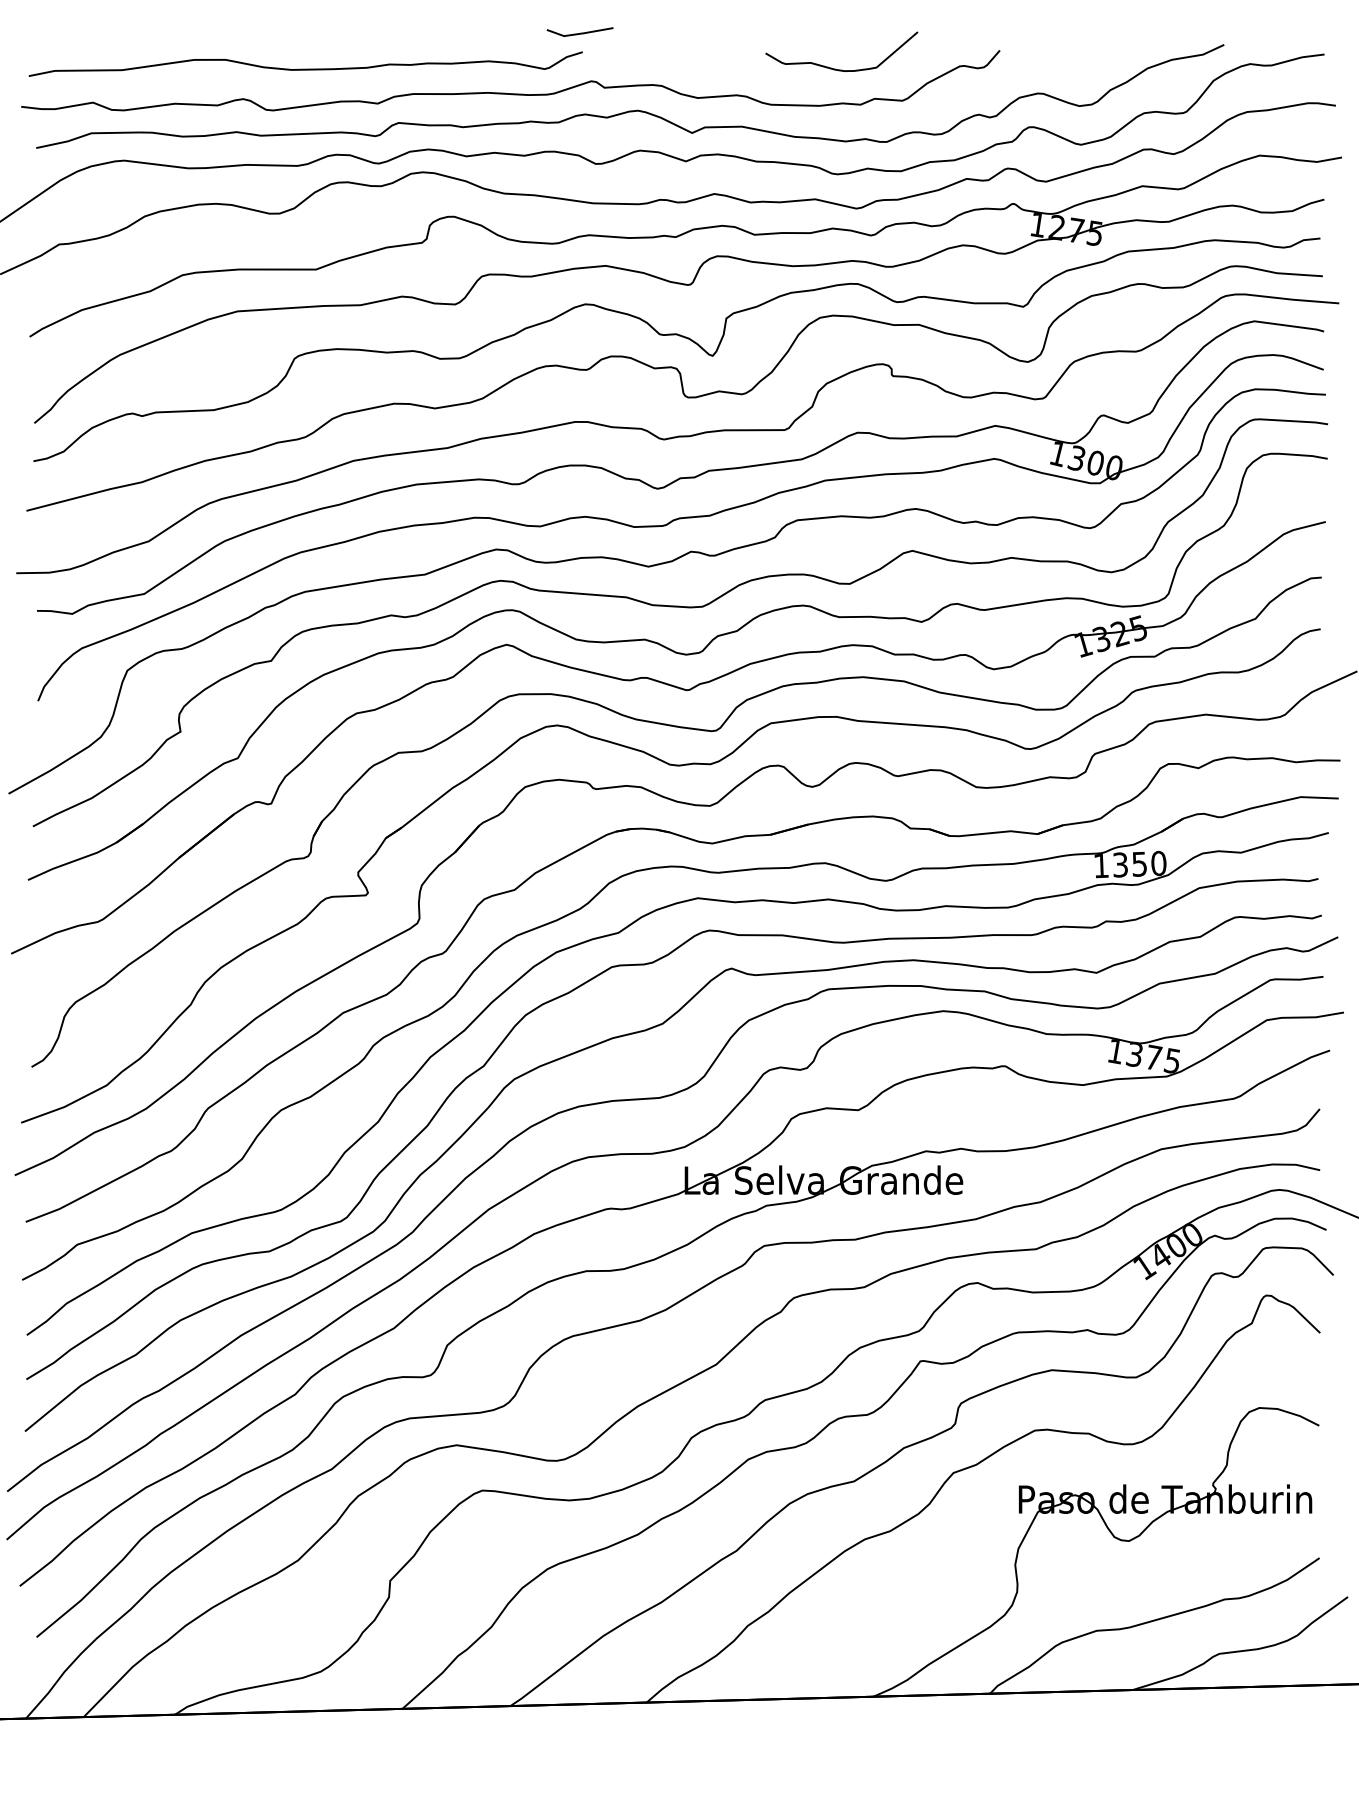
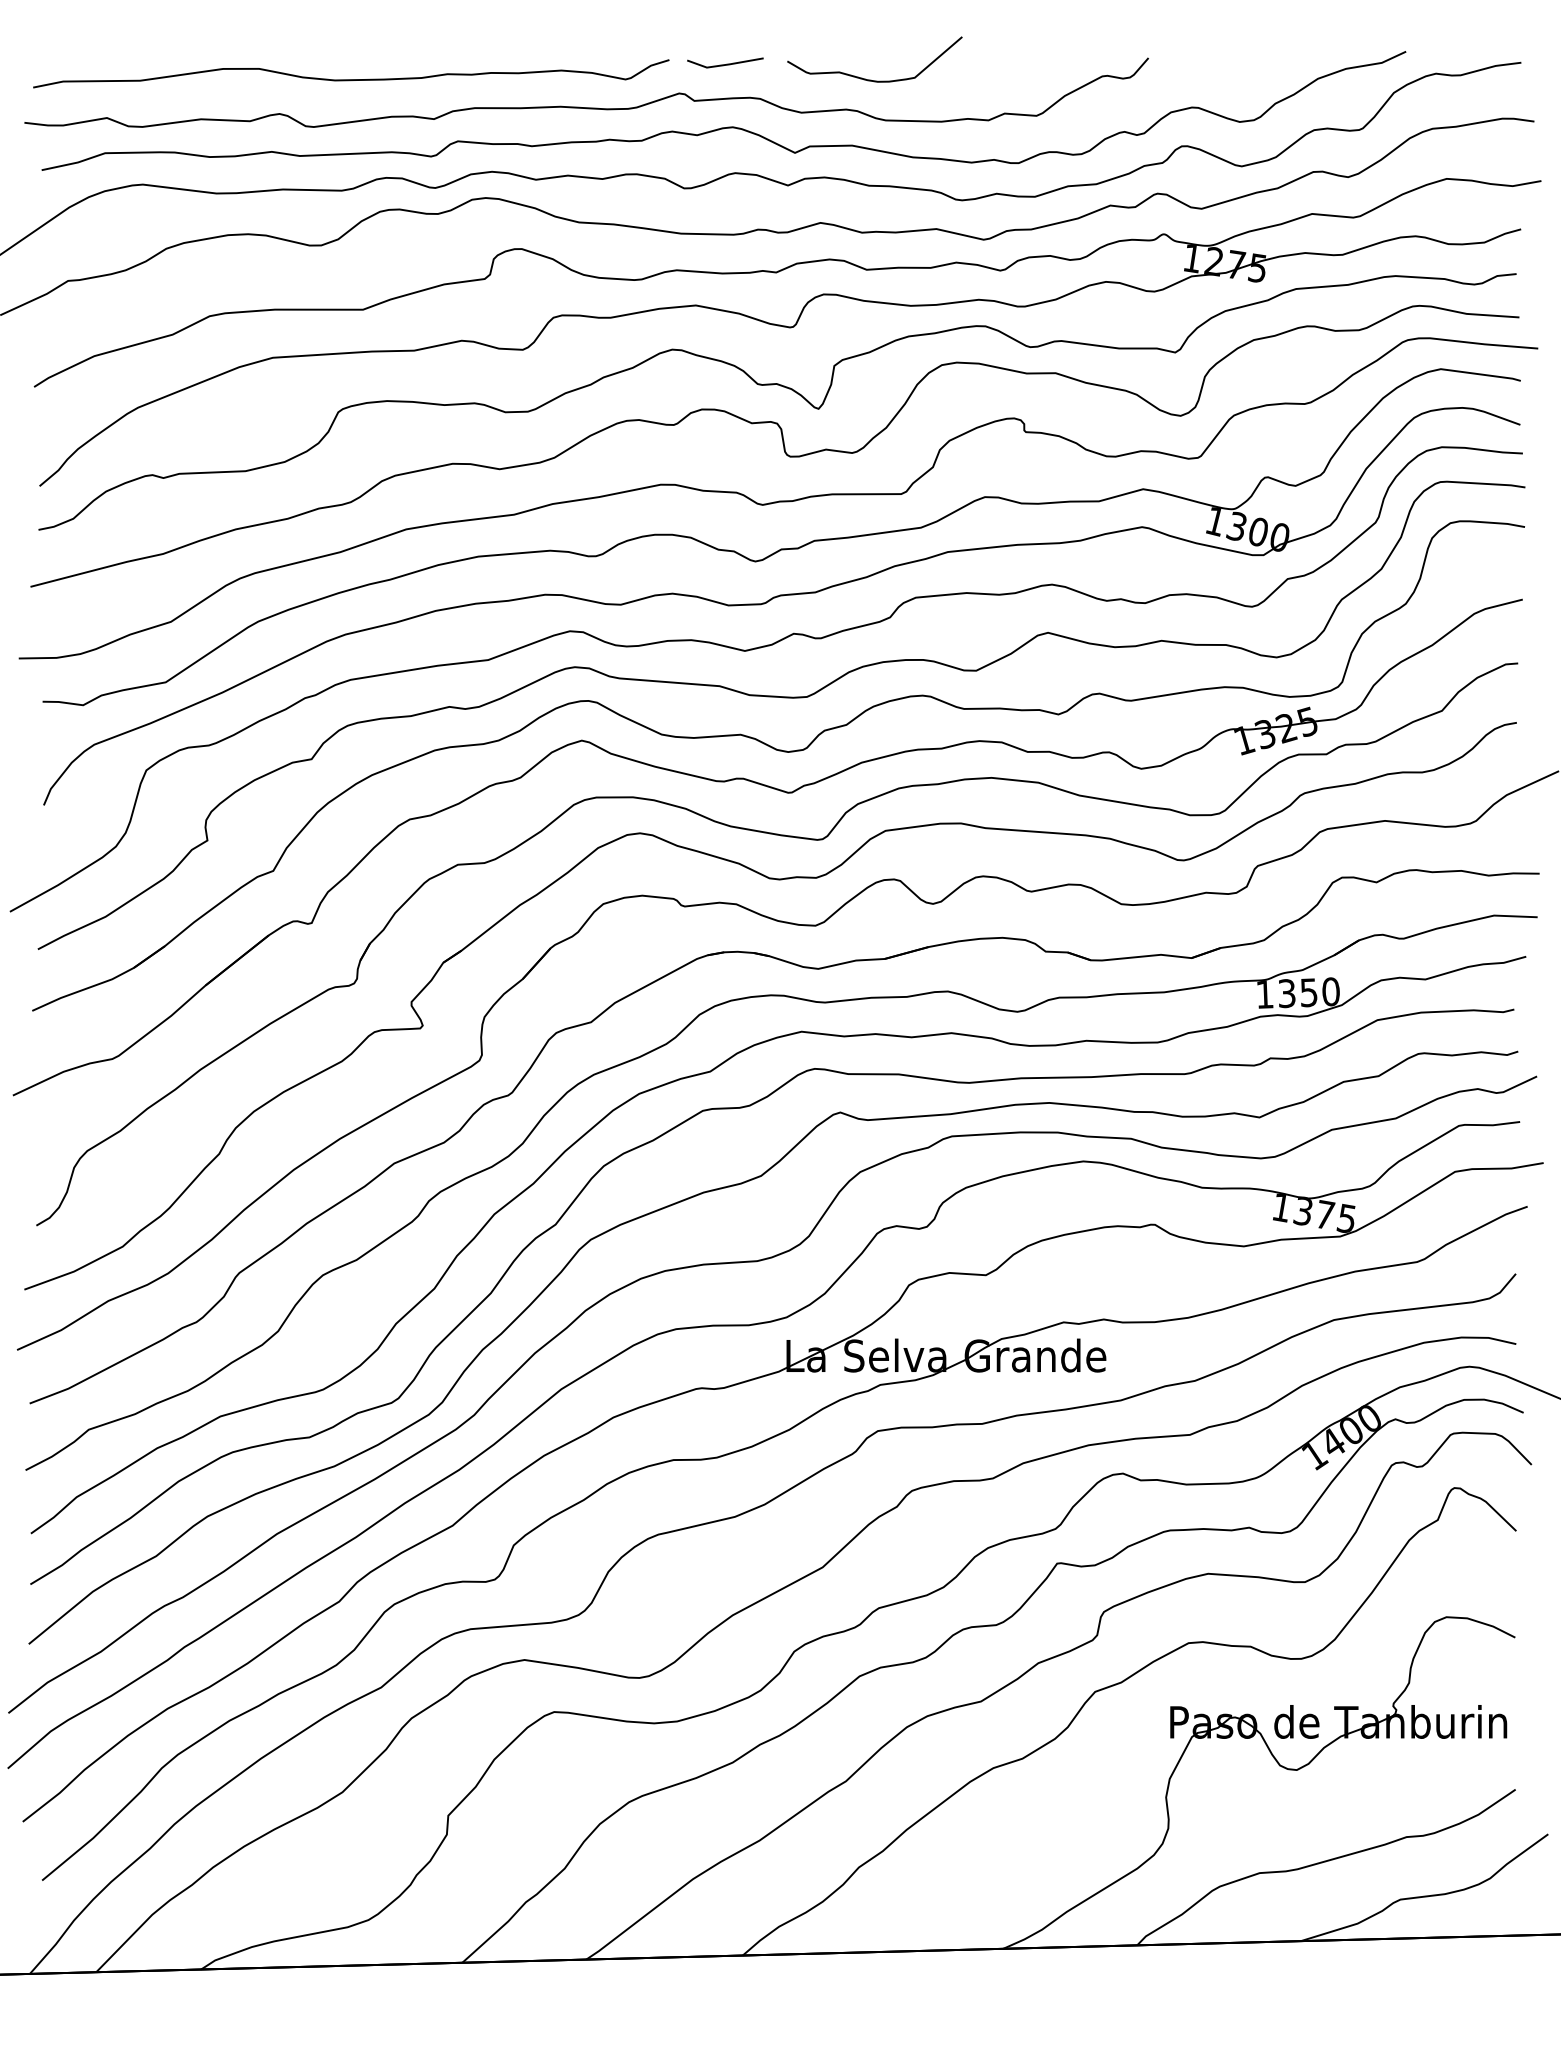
line: (581, 32) -> (726, 63), moved
curve: (838, 69) -> (871, 79), moved

